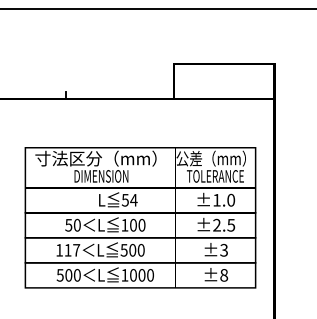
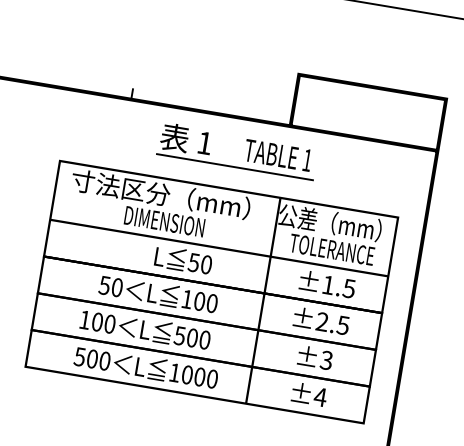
part: (149, 121) -> (248, 152), added
text: (133, 199) -> (206, 263), 54 -> 50
text: (231, 199) -> (349, 287), ±1.0 -> ±1.5
text: (72, 249) -> (104, 321), 117 -> 100
text: (223, 275) -> (319, 397), ±8 -> ±4

